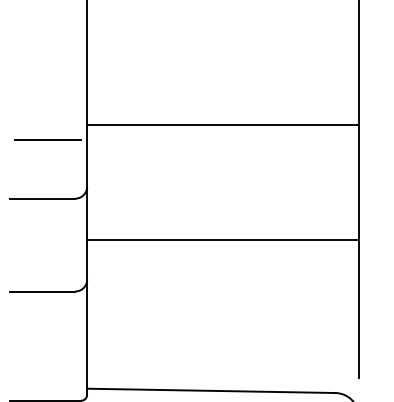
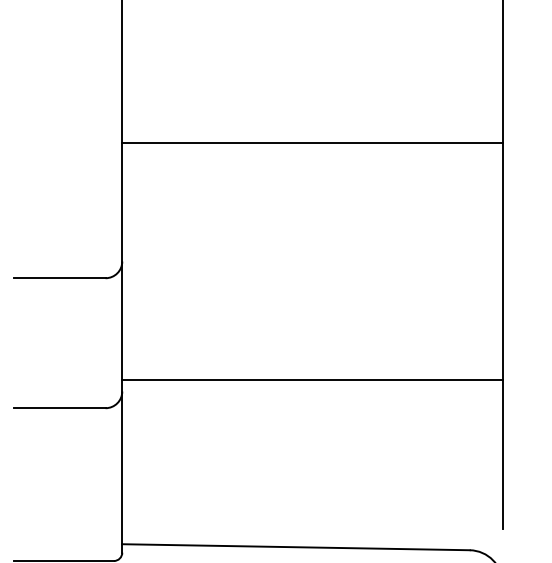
line: (223, 125) -> (312, 143), moved
line: (48, 140) -> (67, 196), removed
line: (223, 240) -> (312, 380), moved

